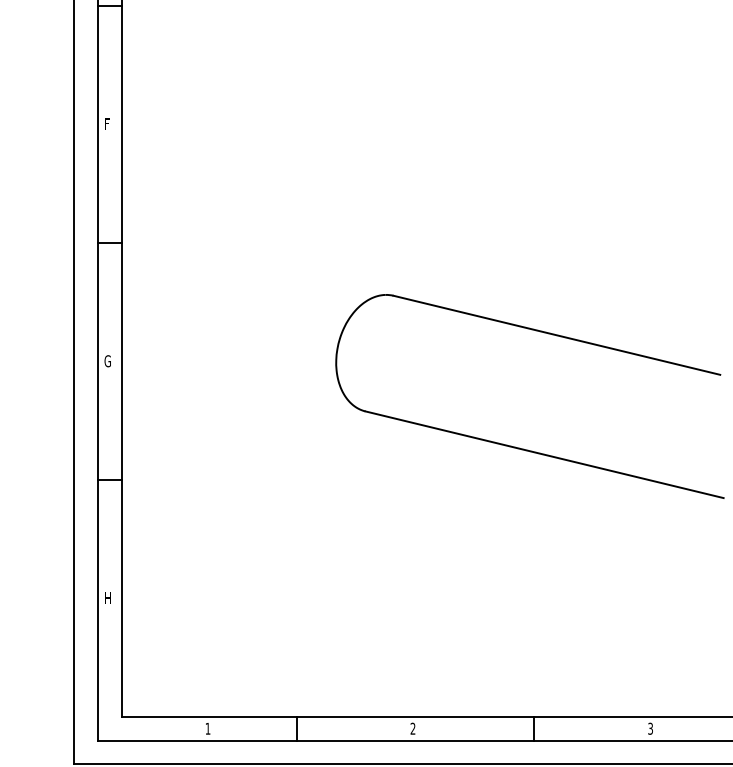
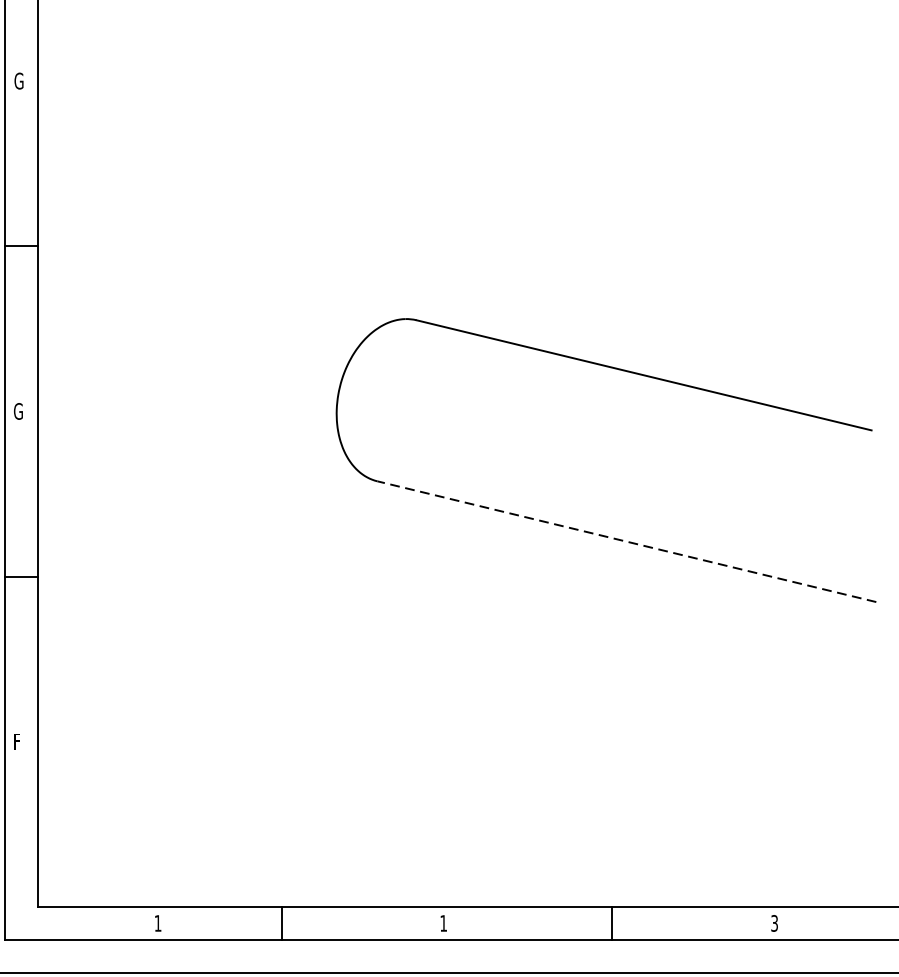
text: (108, 124) -> (19, 81), F -> G
line: (544, 454) -> (626, 541), solid -> dashed
text: (108, 597) -> (19, 740), H -> F
text: (412, 728) -> (442, 923), 2 -> 1

